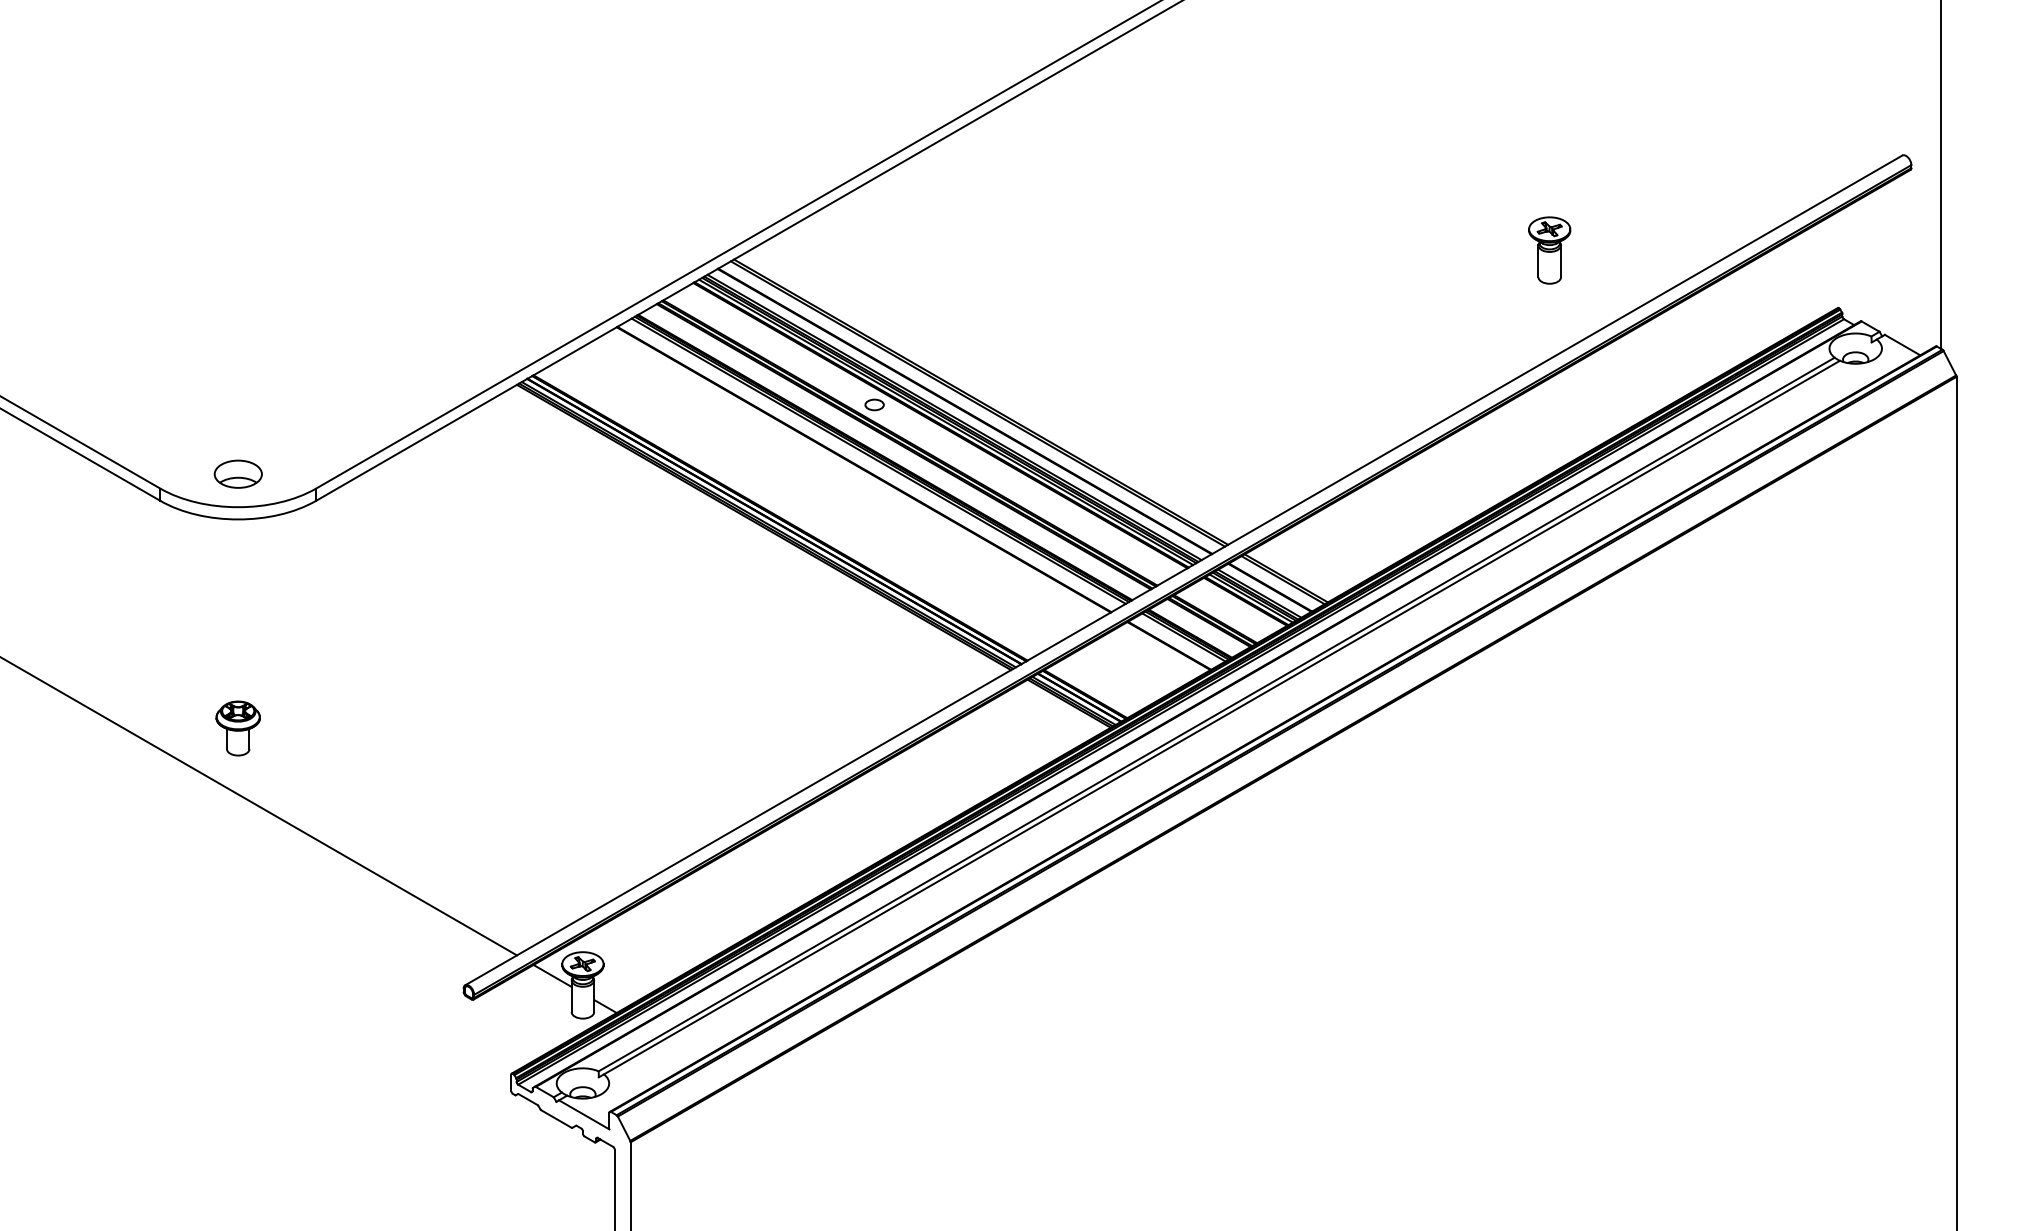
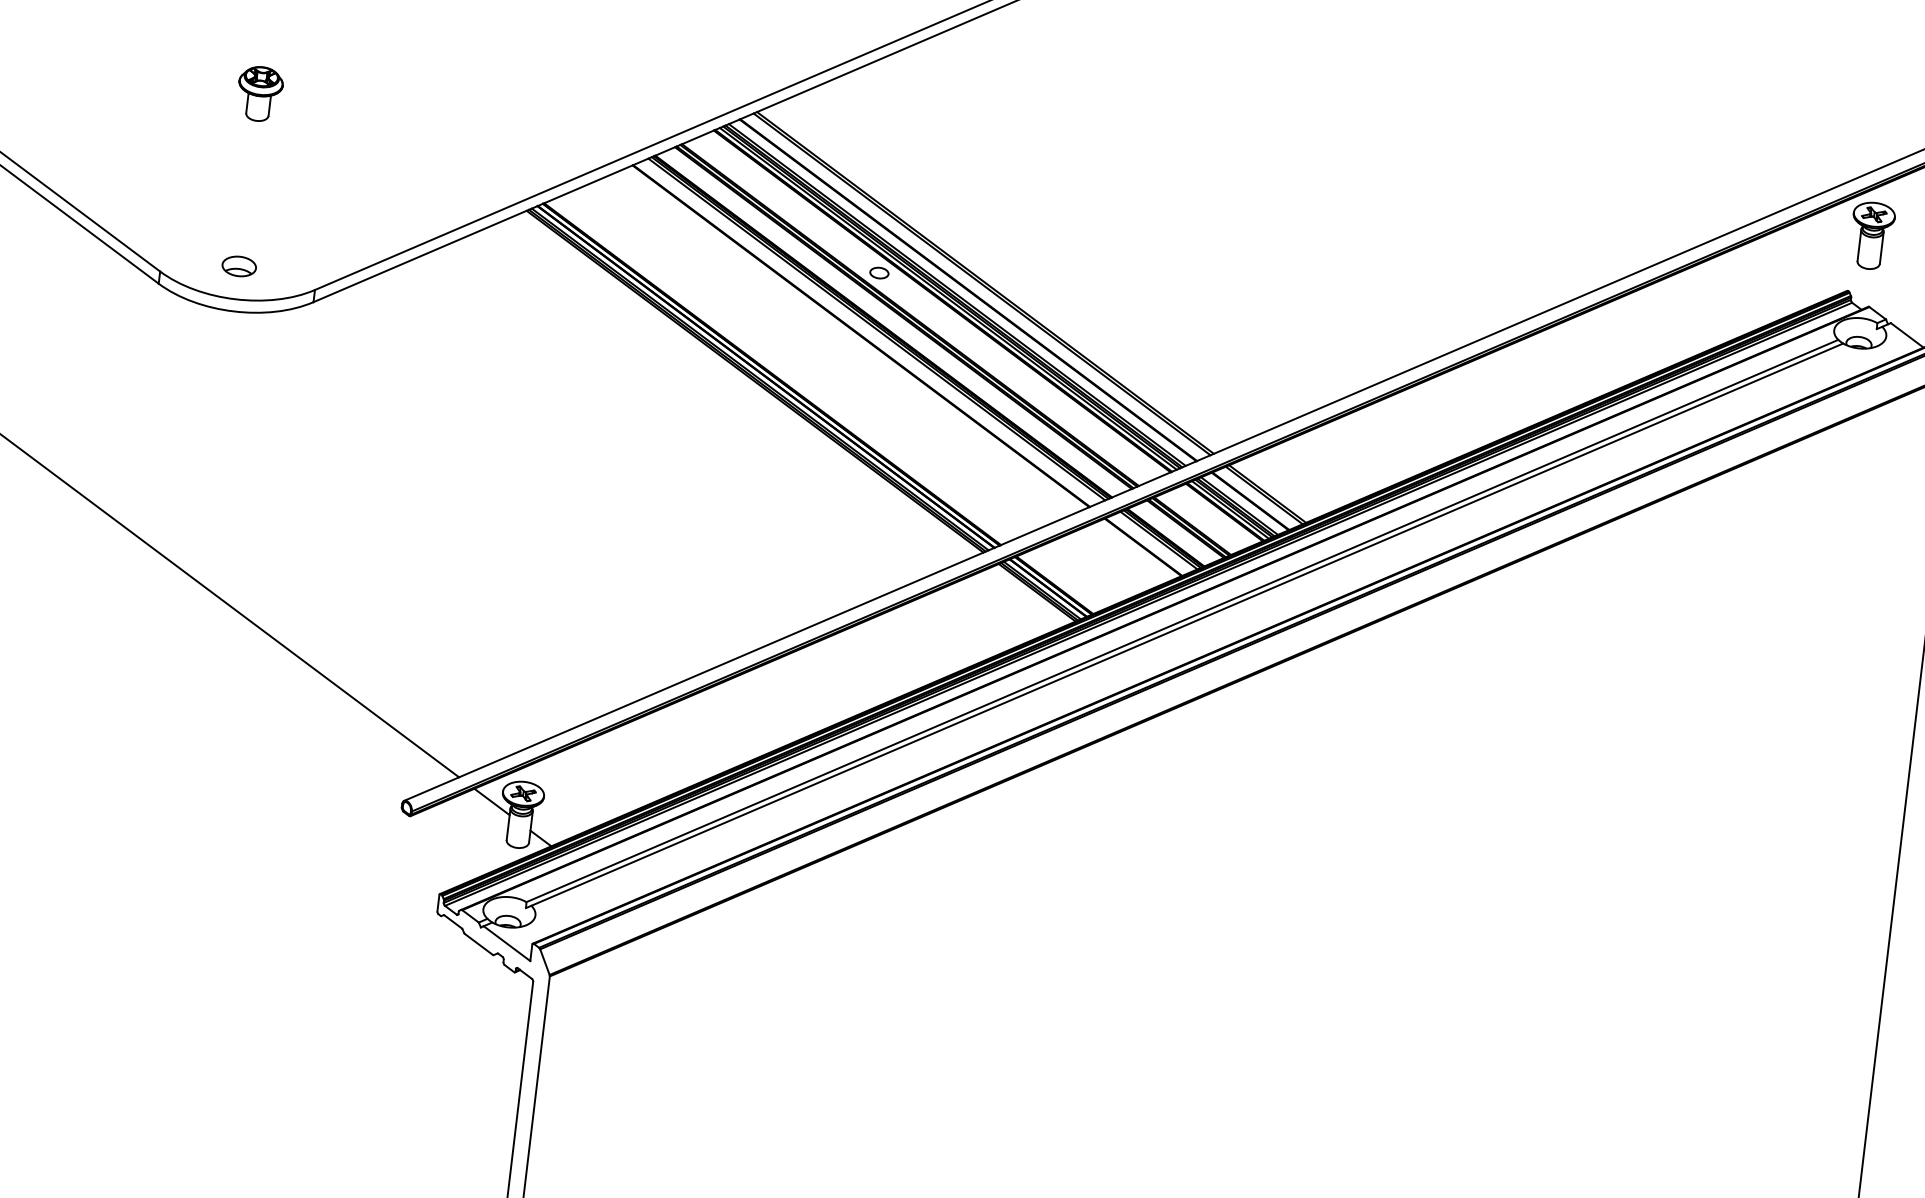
part: (1549, 250) -> (1871, 235), moved
part: (237, 473) -> (238, 265), size x0.71
part: (237, 728) -> (259, 93), moved

